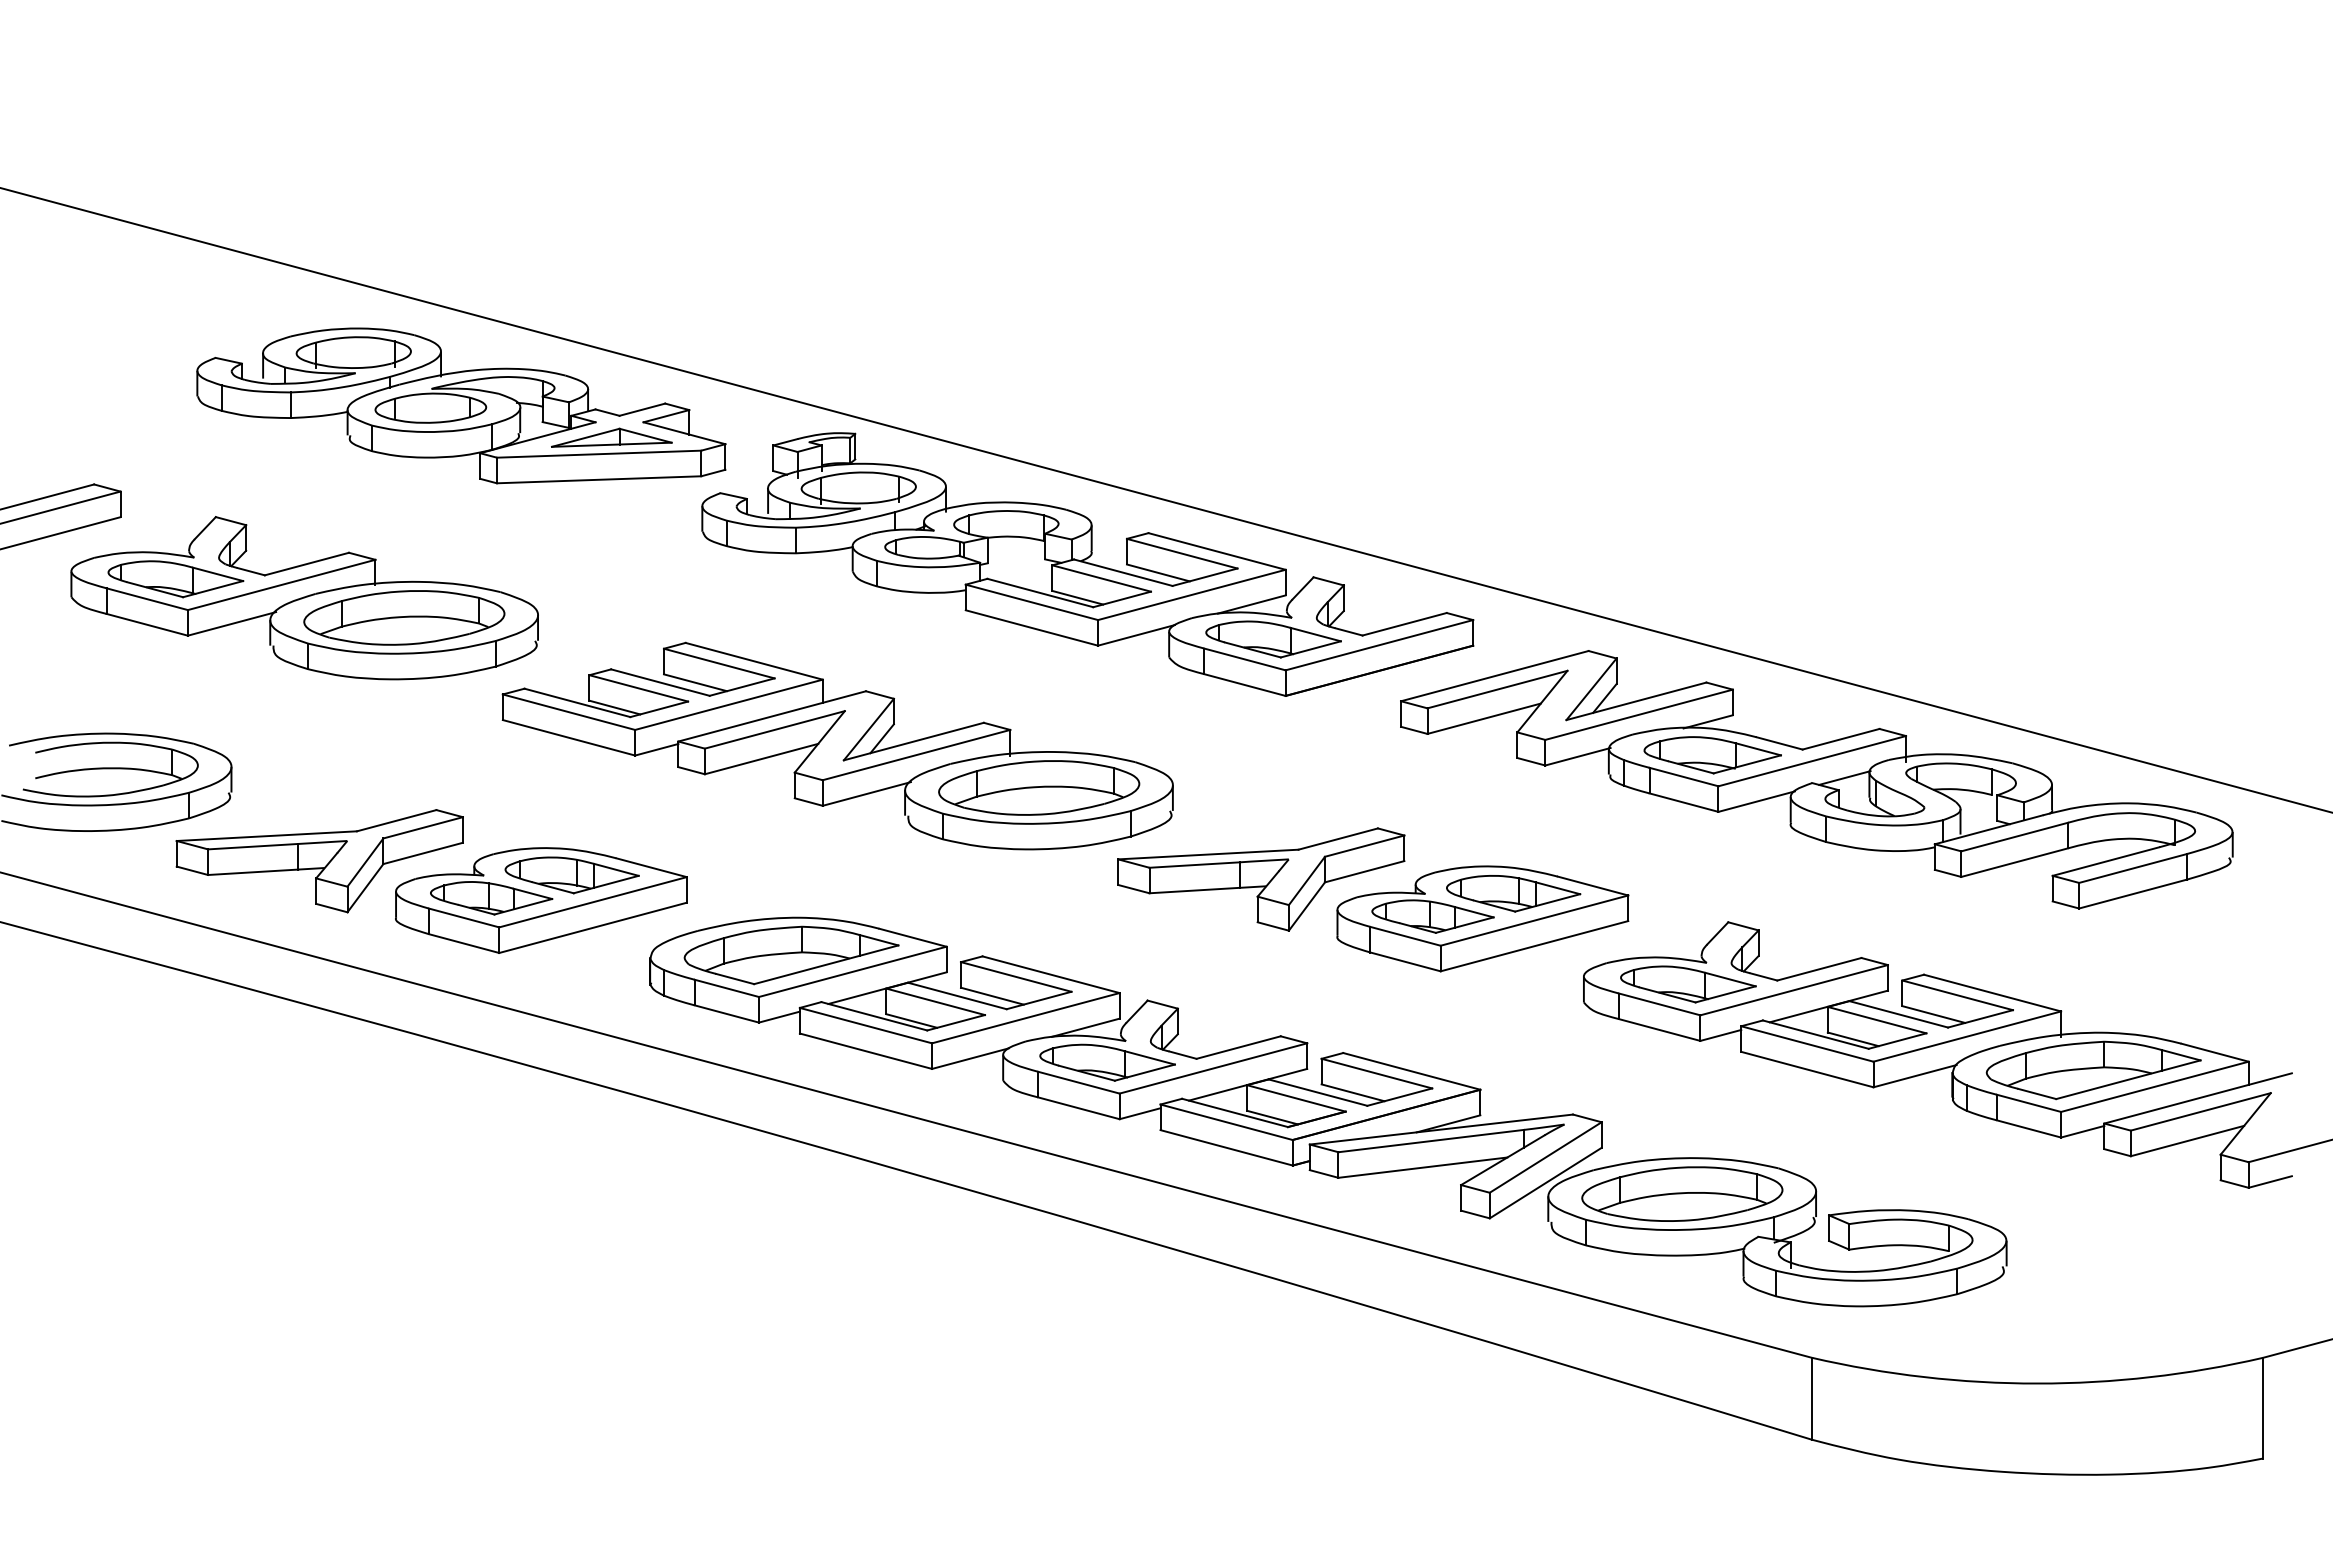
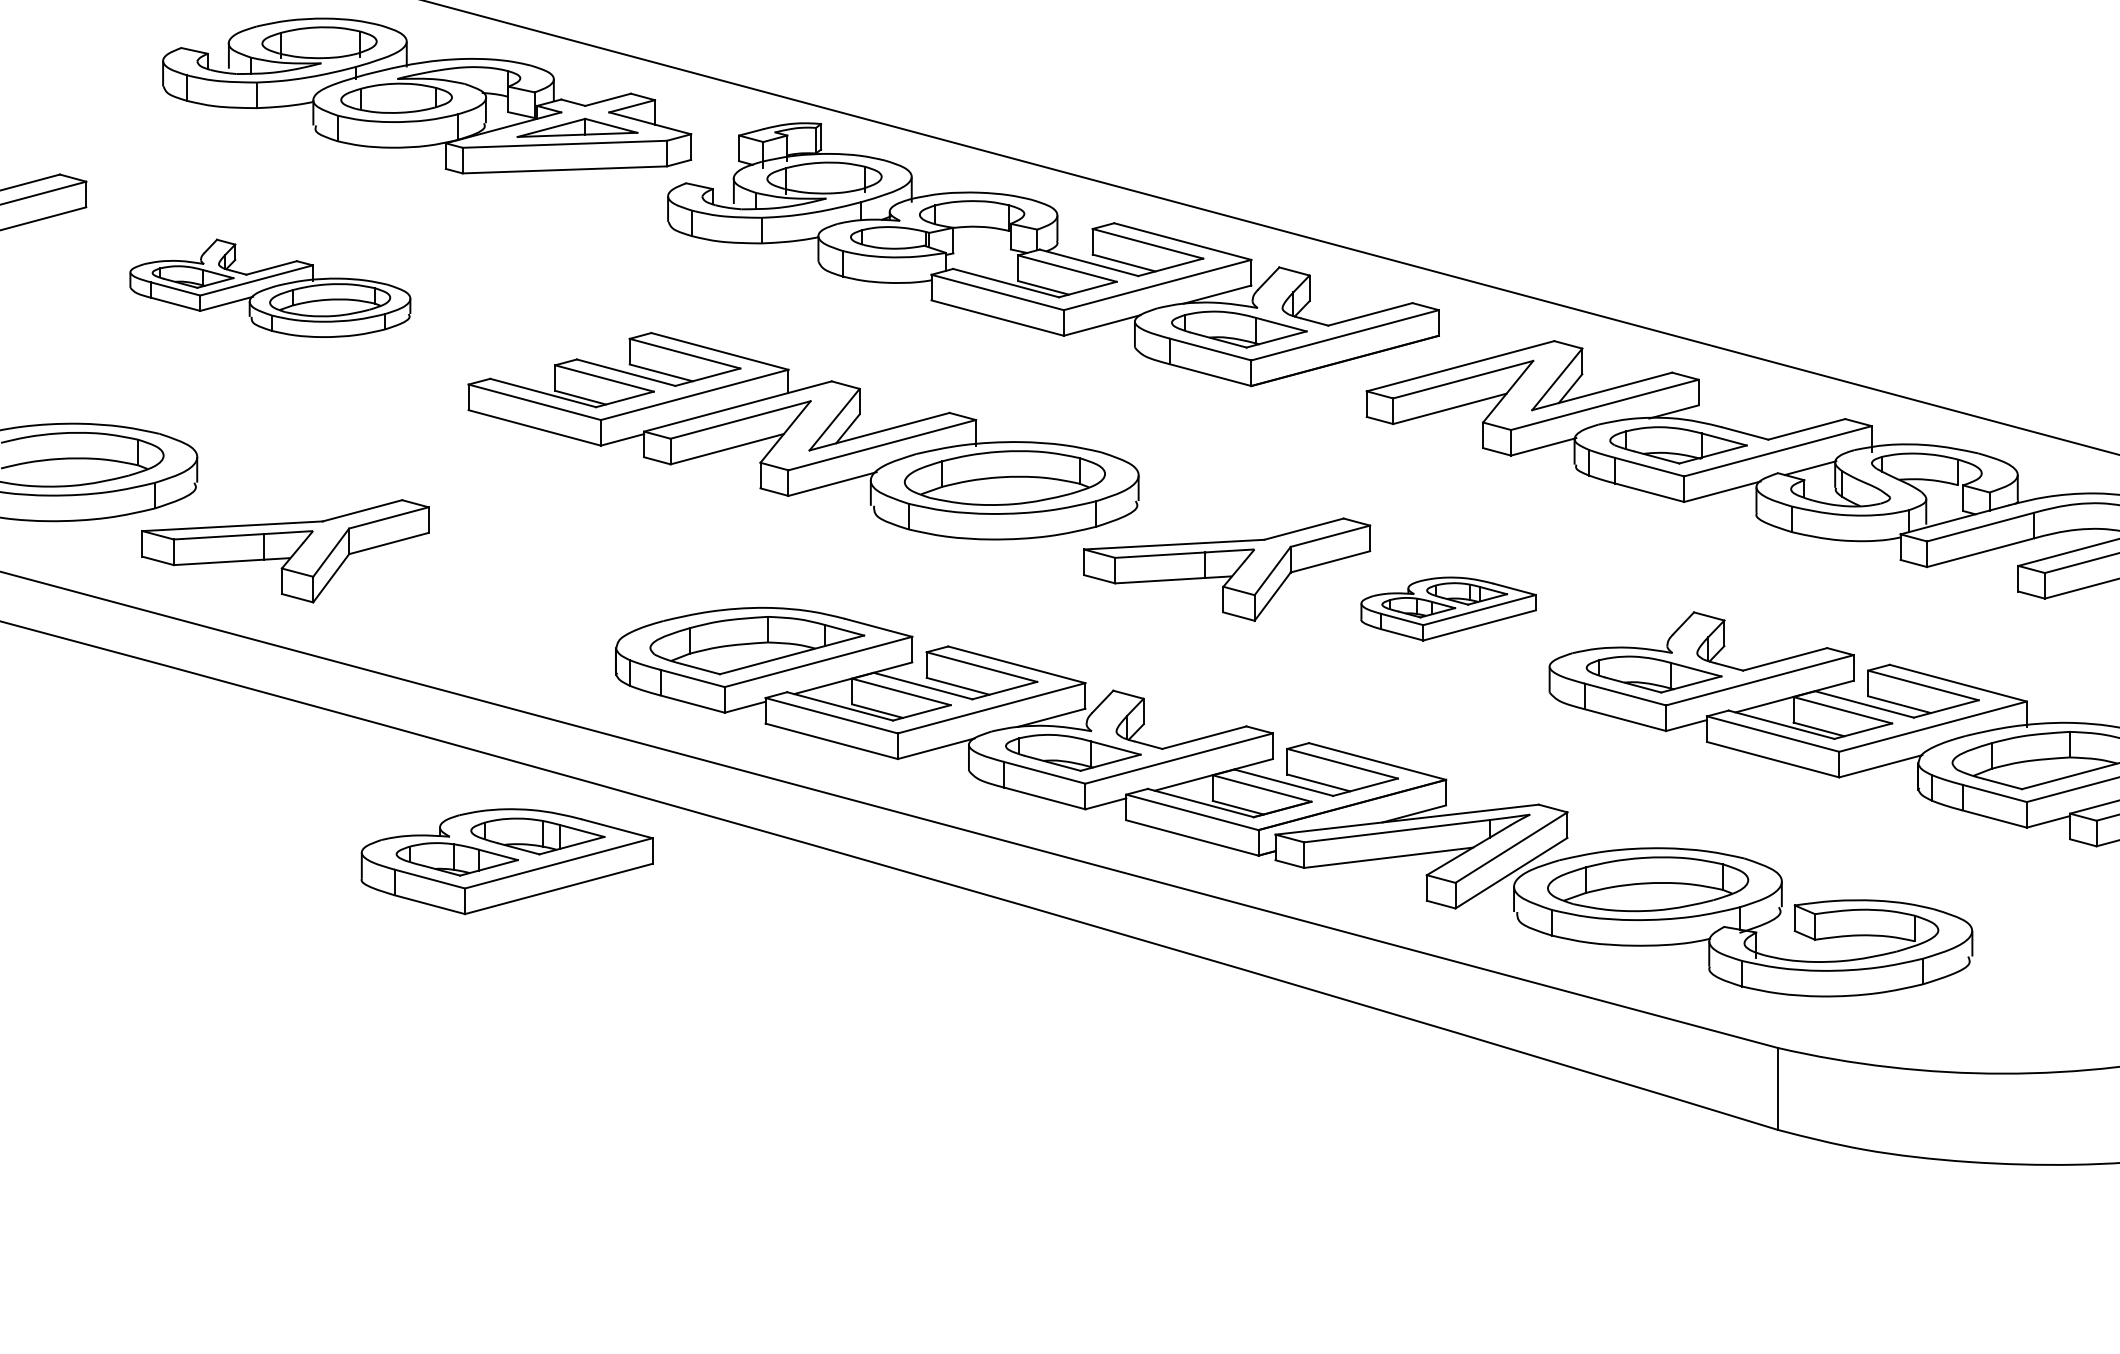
part: (304, 598) -> (270, 288), size x0.6
part: (541, 900) -> (507, 861), moved
part: (1482, 918) -> (1448, 608), size x0.6

